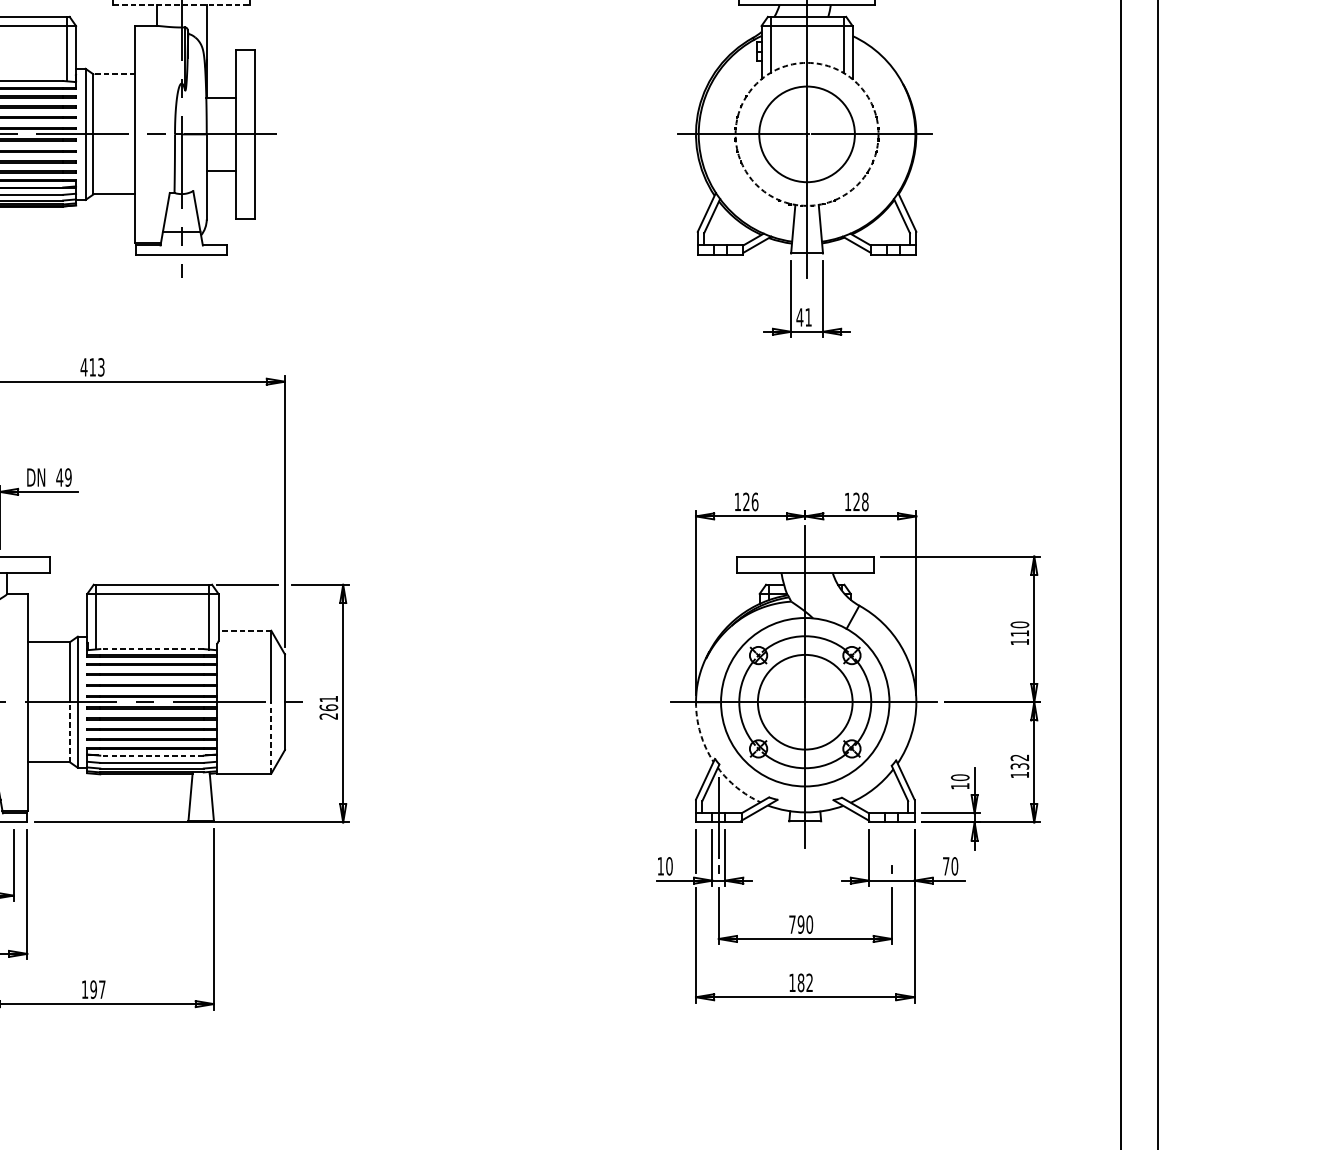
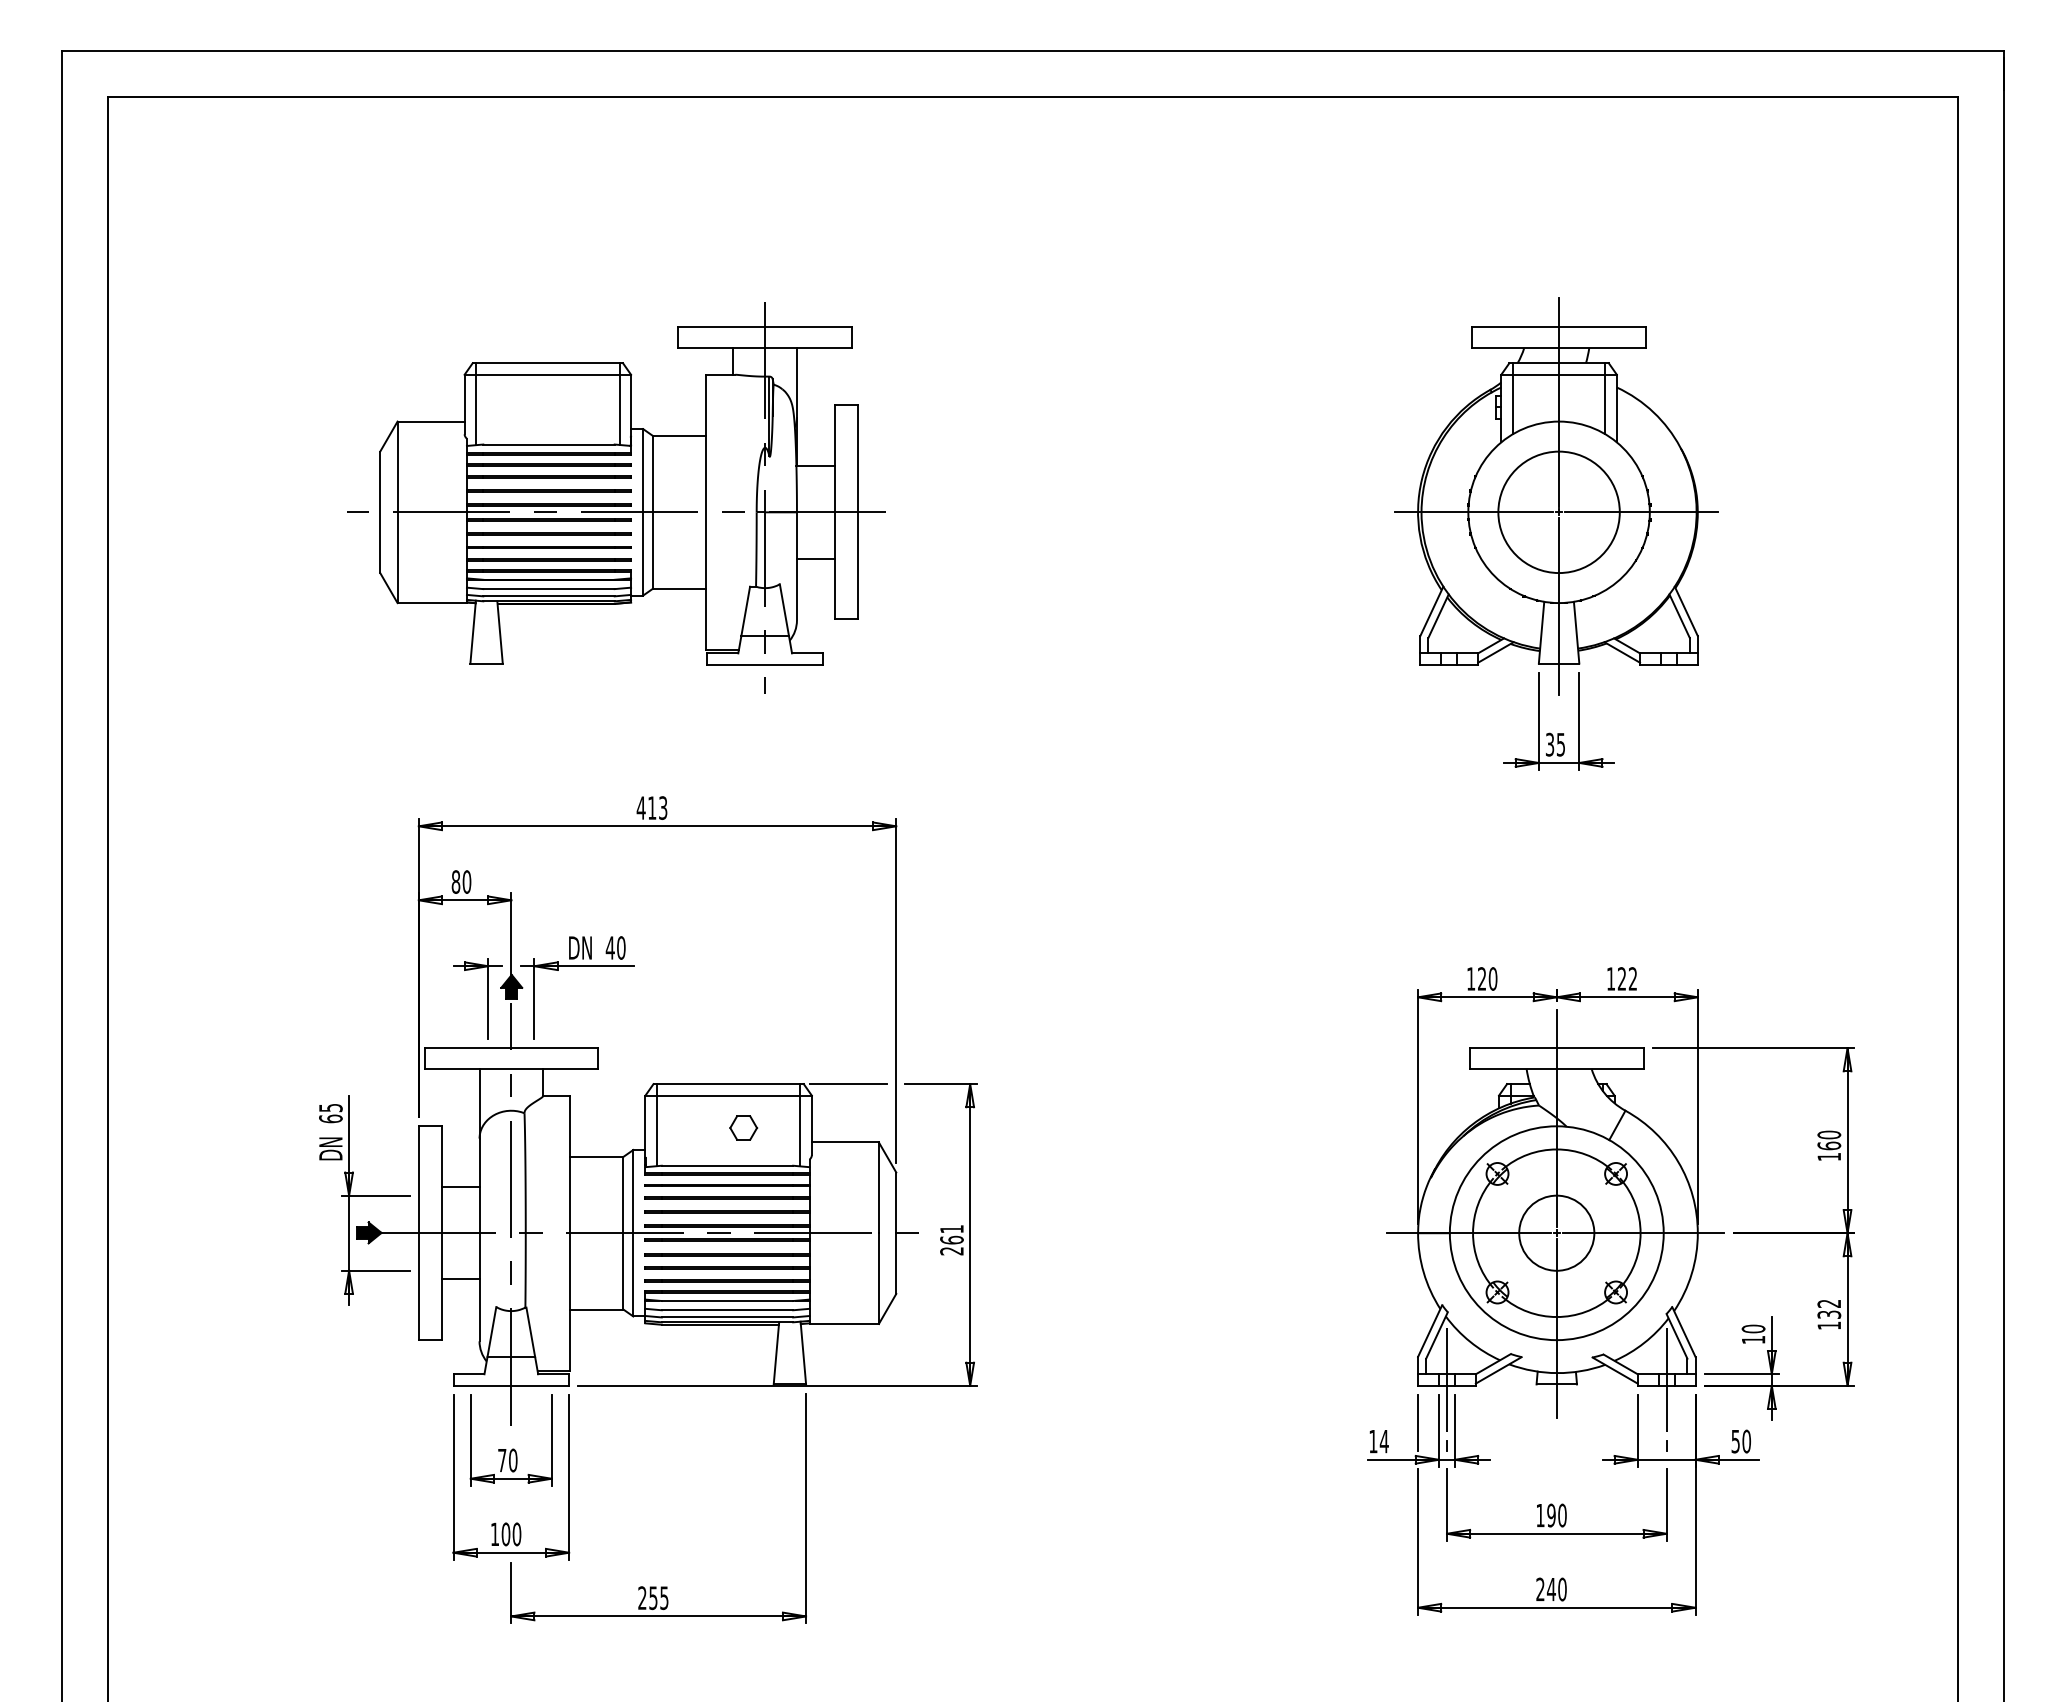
line: (181, 5) -> (765, 348), dashed -> solid
line: (114, 74) -> (679, 436), dashed -> solid
circle: (806, 134) -> (1558, 512), dashed -> solid
text: (803, 317) -> (1554, 744), 41 -> 35
text: (68, 477) -> (621, 947), 49 -> 40
text: (755, 501) -> (1493, 978), 126 -> 120
text: (864, 501) -> (1632, 978), 128 -> 122
part: (164, 618) -> (743, 1127), added
line: (244, 630) -> (845, 1142), dashed -> solid
text: (1020, 633) -> (1829, 1145), 110 -> 160
line: (152, 648) -> (727, 1165), dashed -> solid
circle: (805, 701) -> (1556, 1232), size x0.62
line: (70, 731) -> (623, 1270), dashed -> solid
arc: (700, 733) -> (1423, 1272), dashed -> solid
line: (270, 737) -> (878, 1278), dashed -> solid
line: (152, 756) -> (727, 1301), dashed -> solid
arc: (737, 787) -> (1470, 1341), dashed -> solid
line: (891, 818) -> (1666, 1380), added
text: (668, 866) -> (1383, 1441), 10 -> 14
text: (946, 866) -> (1735, 1441), 70 -> 50
text: (792, 924) -> (1540, 1515), 790 -> 190
text: (801, 982) -> (1551, 1589), 182 -> 240
text: (93, 989) -> (653, 1598), 197 -> 255

